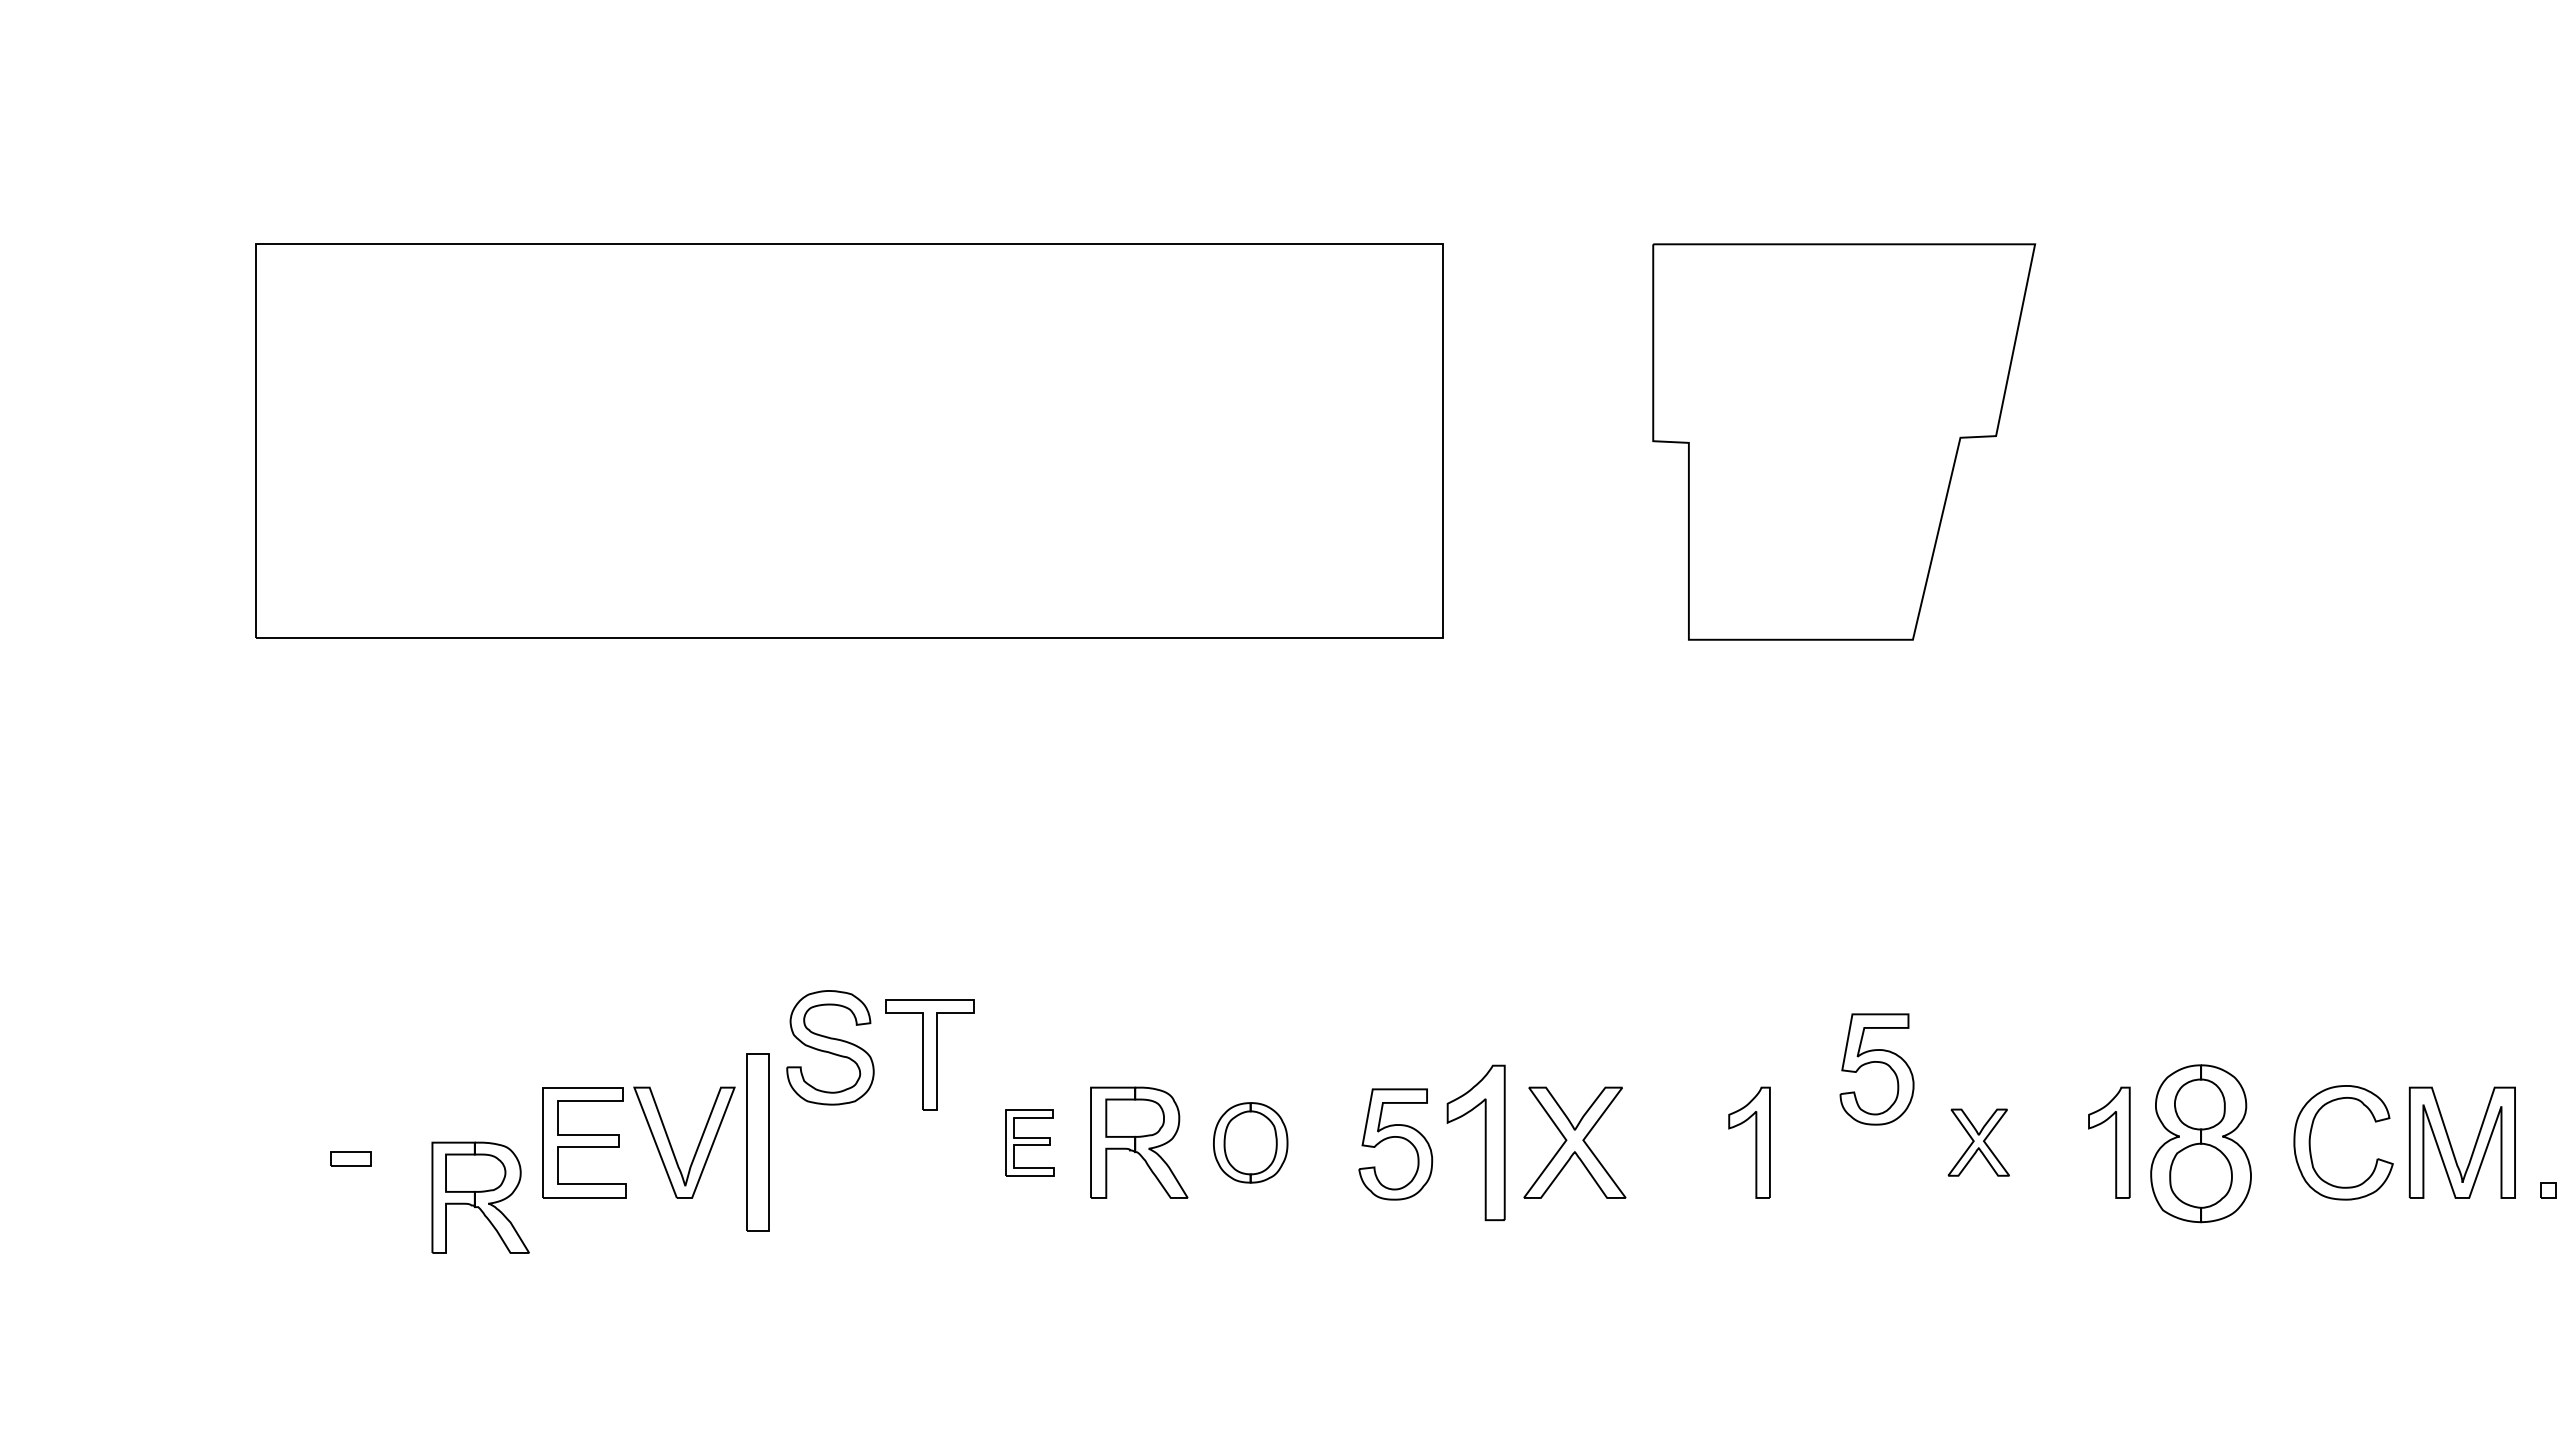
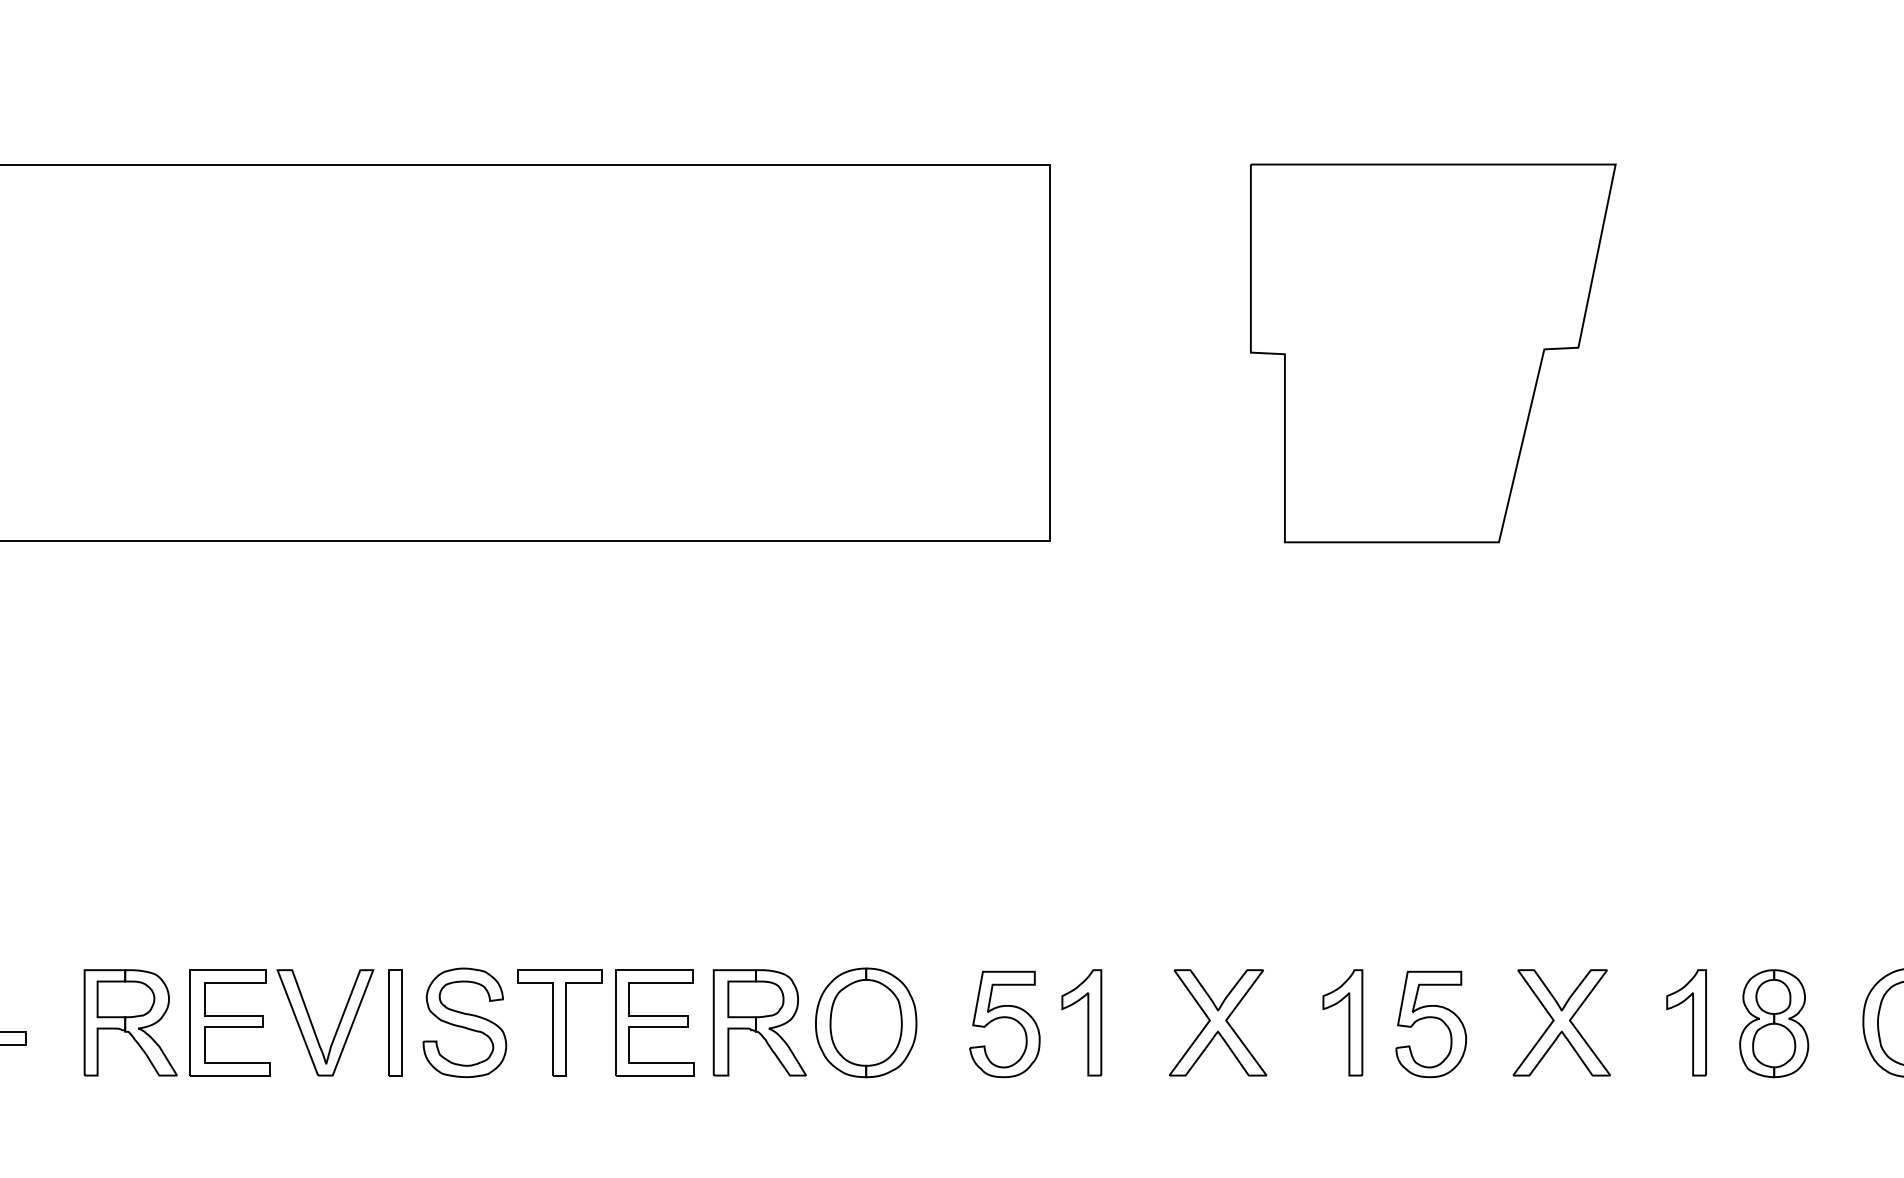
part: (830, 1047) -> (464, 1022), moved
part: (929, 1054) -> (559, 1022), moved
part: (1876, 1062) -> (1430, 1017), moved
part: (758, 1142) -> (396, 1022), size x0.62
part: (1029, 1142) -> (655, 1022), size x1.67
part: (1250, 1142) -> (866, 1022), size x1.43
part: (1476, 1142) -> (1082, 1022), size x0.71
part: (1574, 1142) -> (1217, 1022), moved
part: (1978, 1142) -> (1561, 1022), size x1.67
part: (2200, 1143) -> (1773, 1023), size x0.71
part: (480, 1197) -> (130, 1022), moved

